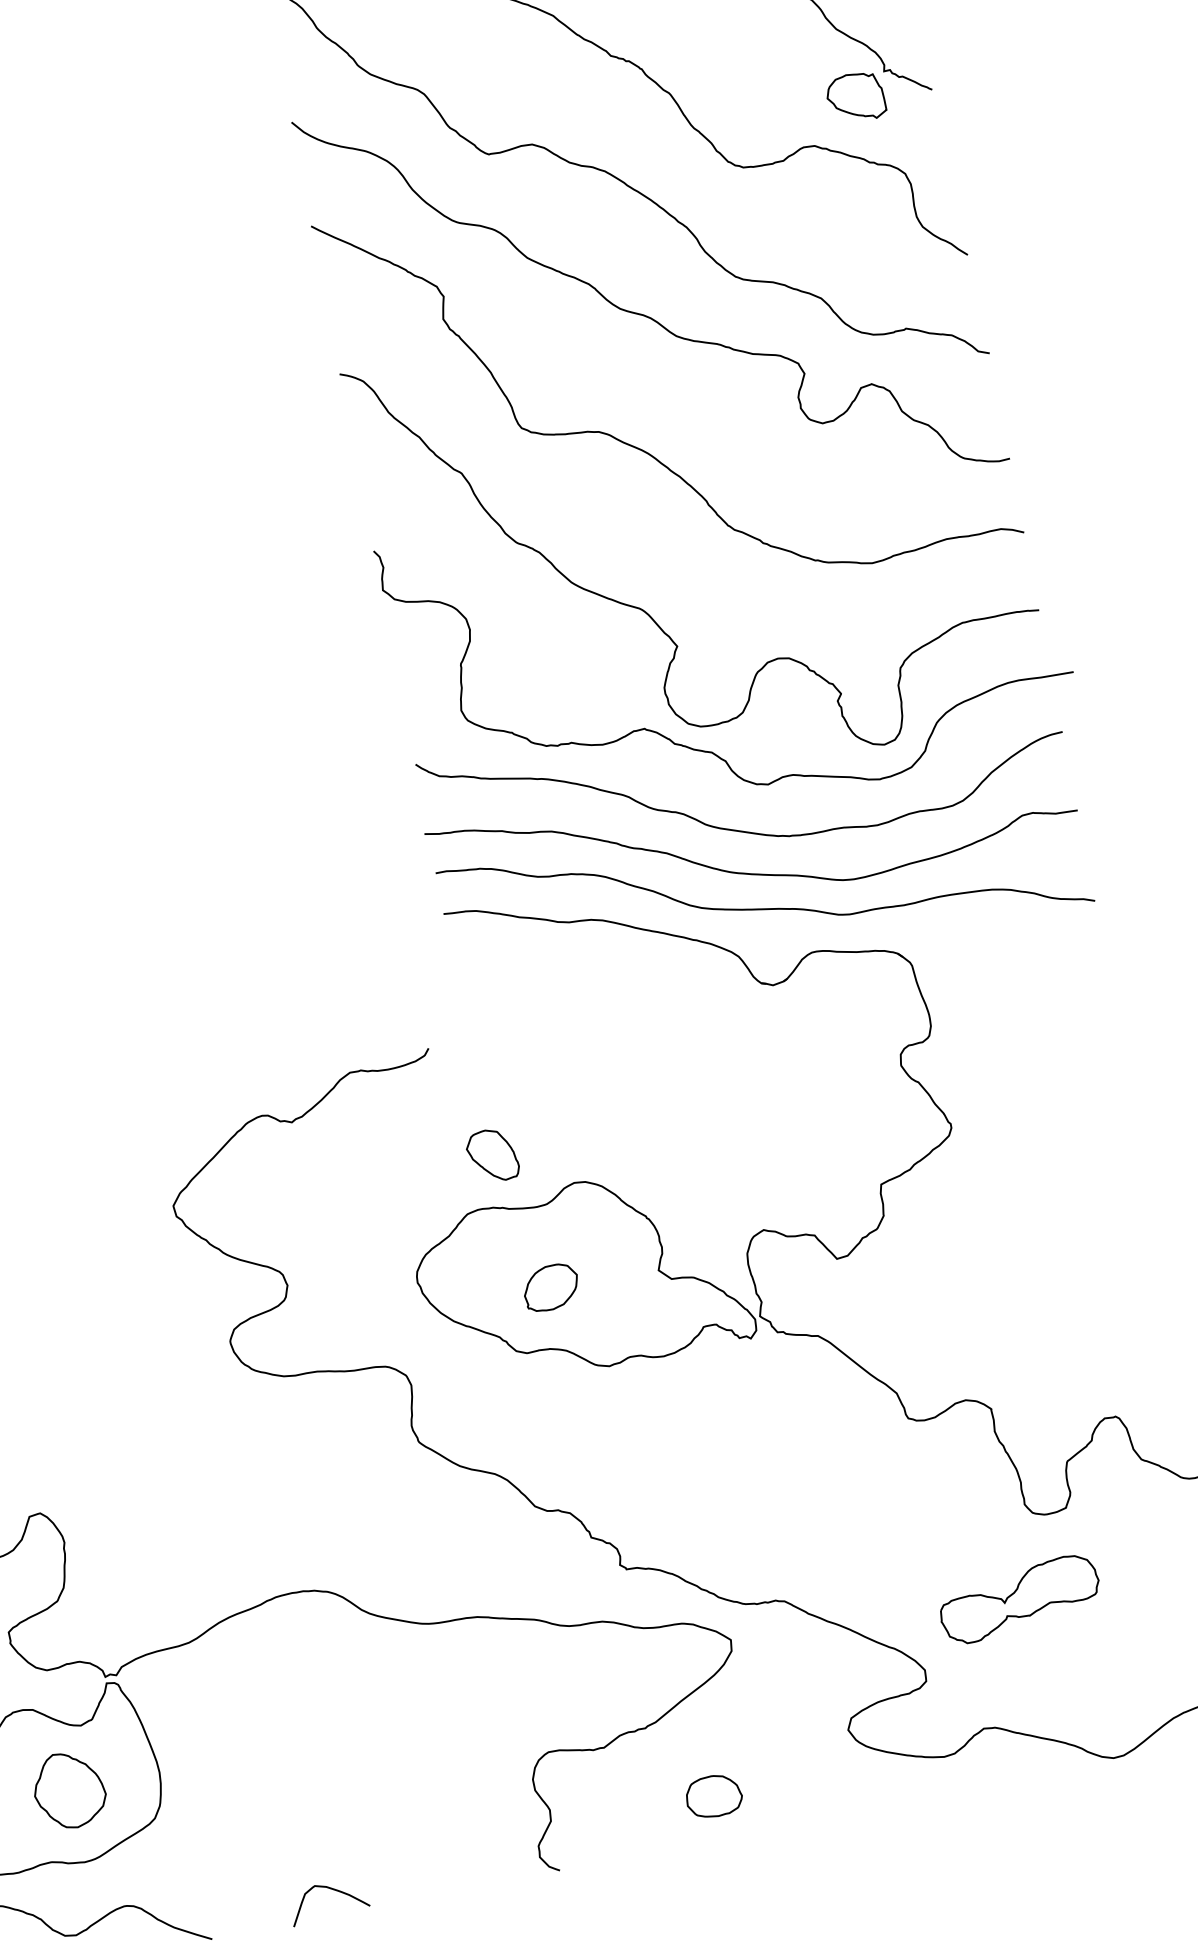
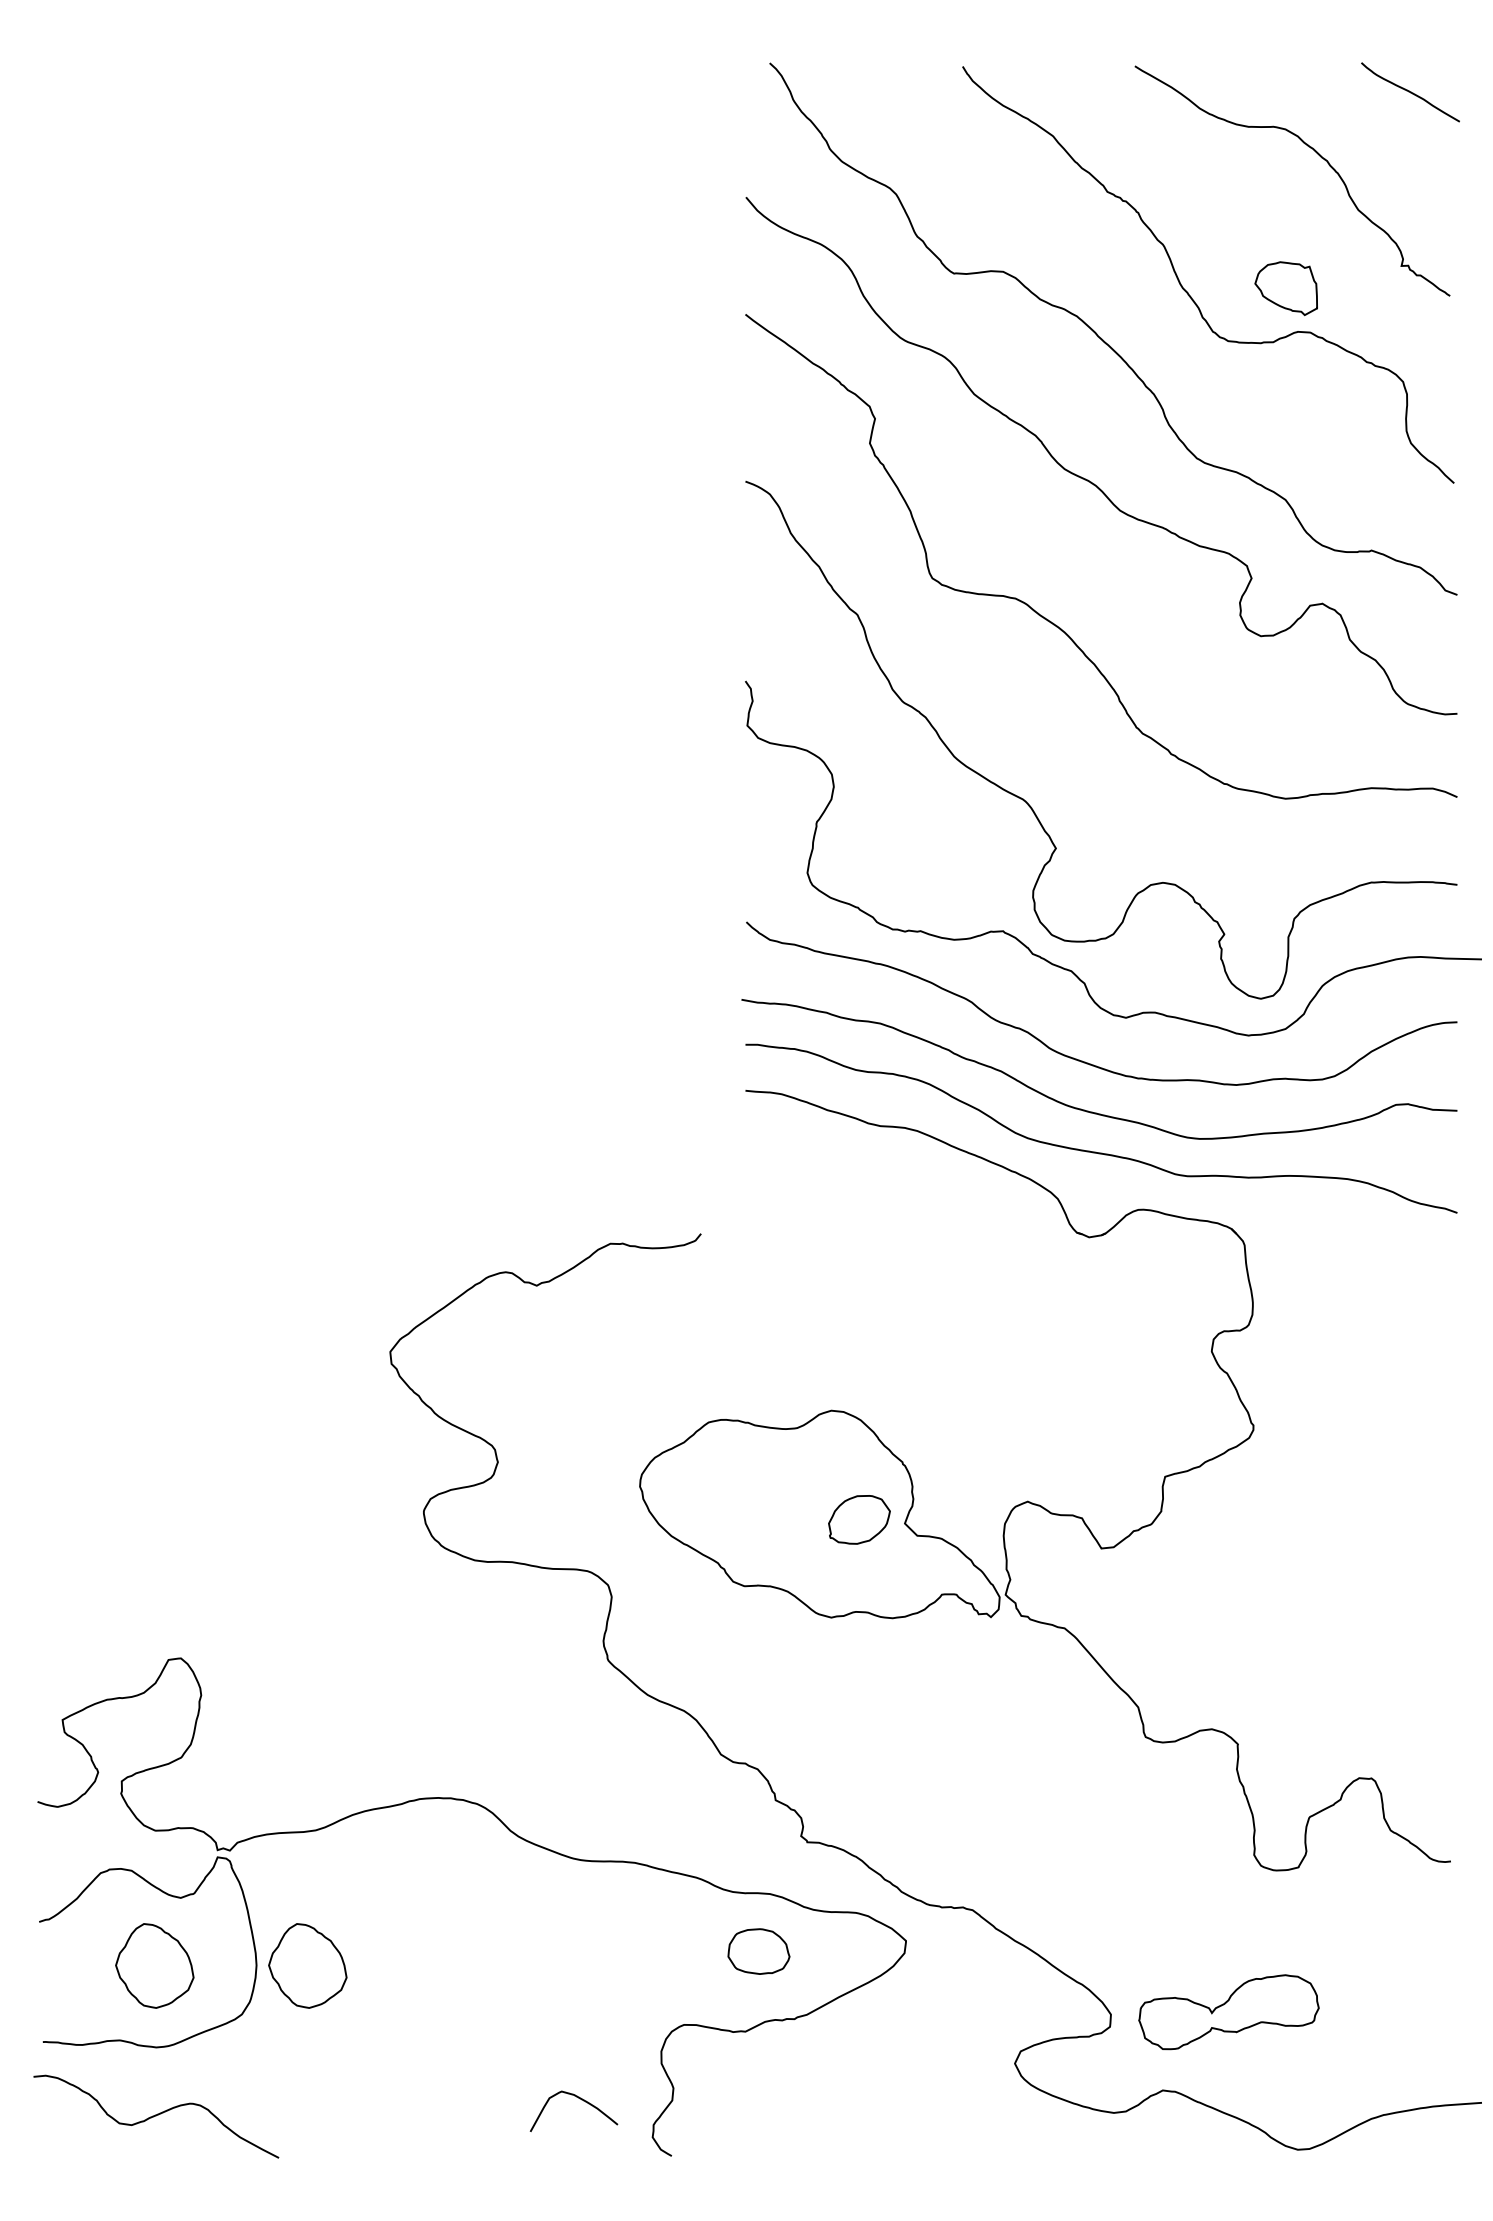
part: (855, 97) -> (1285, 288), moved
part: (491, 1155) -> (747, 1363), removed
part: (551, 1287) -> (859, 1519), moved
part: (1019, 1599) -> (1228, 2012), moved
part: (204, 1763) -> (307, 1965), added
part: (713, 1796) -> (758, 1951), moved
curve: (333, 1890) -> (581, 2100), moved

